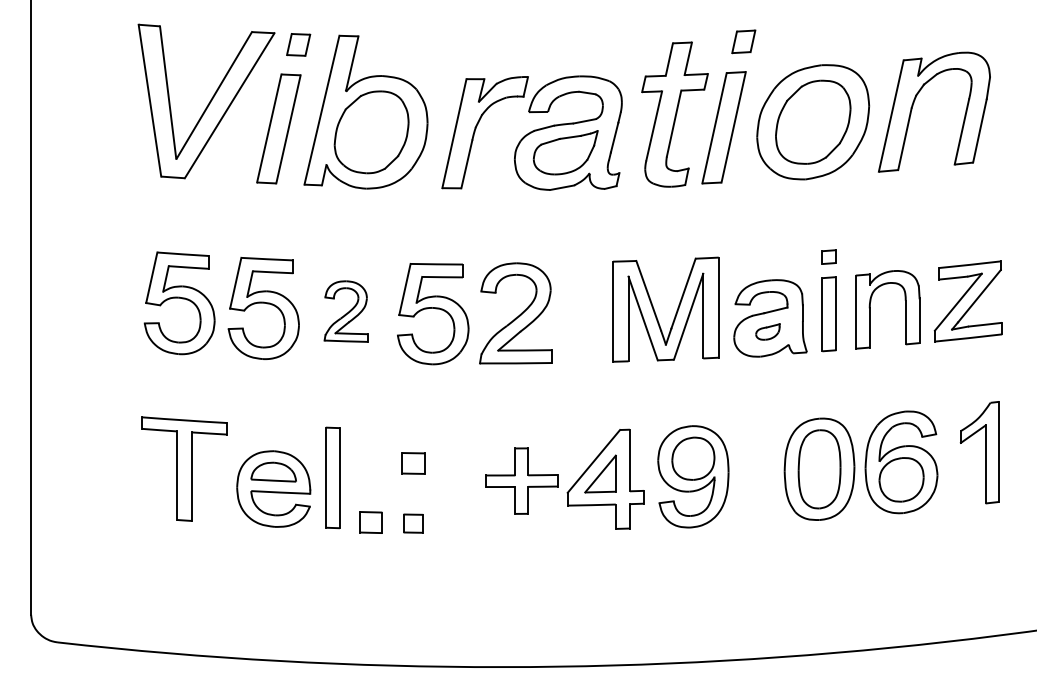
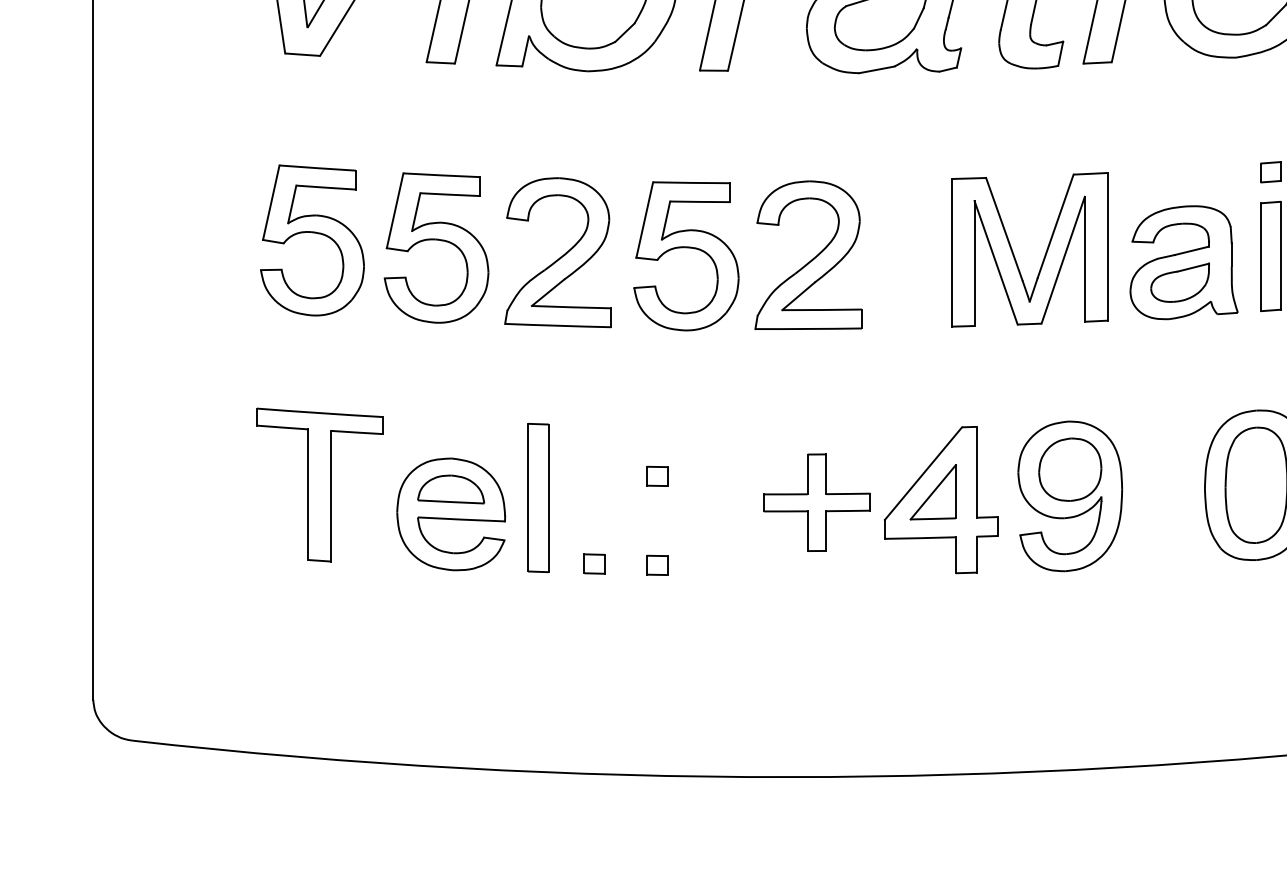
part: (345, 311) -> (557, 252), size x1.67
part: (767, 331) -> (1179, 281), size x1.67
part: (413, 462) -> (657, 475), size x0.62
part: (370, 522) -> (593, 563), size x0.62
part: (413, 523) -> (657, 565), size x0.71

